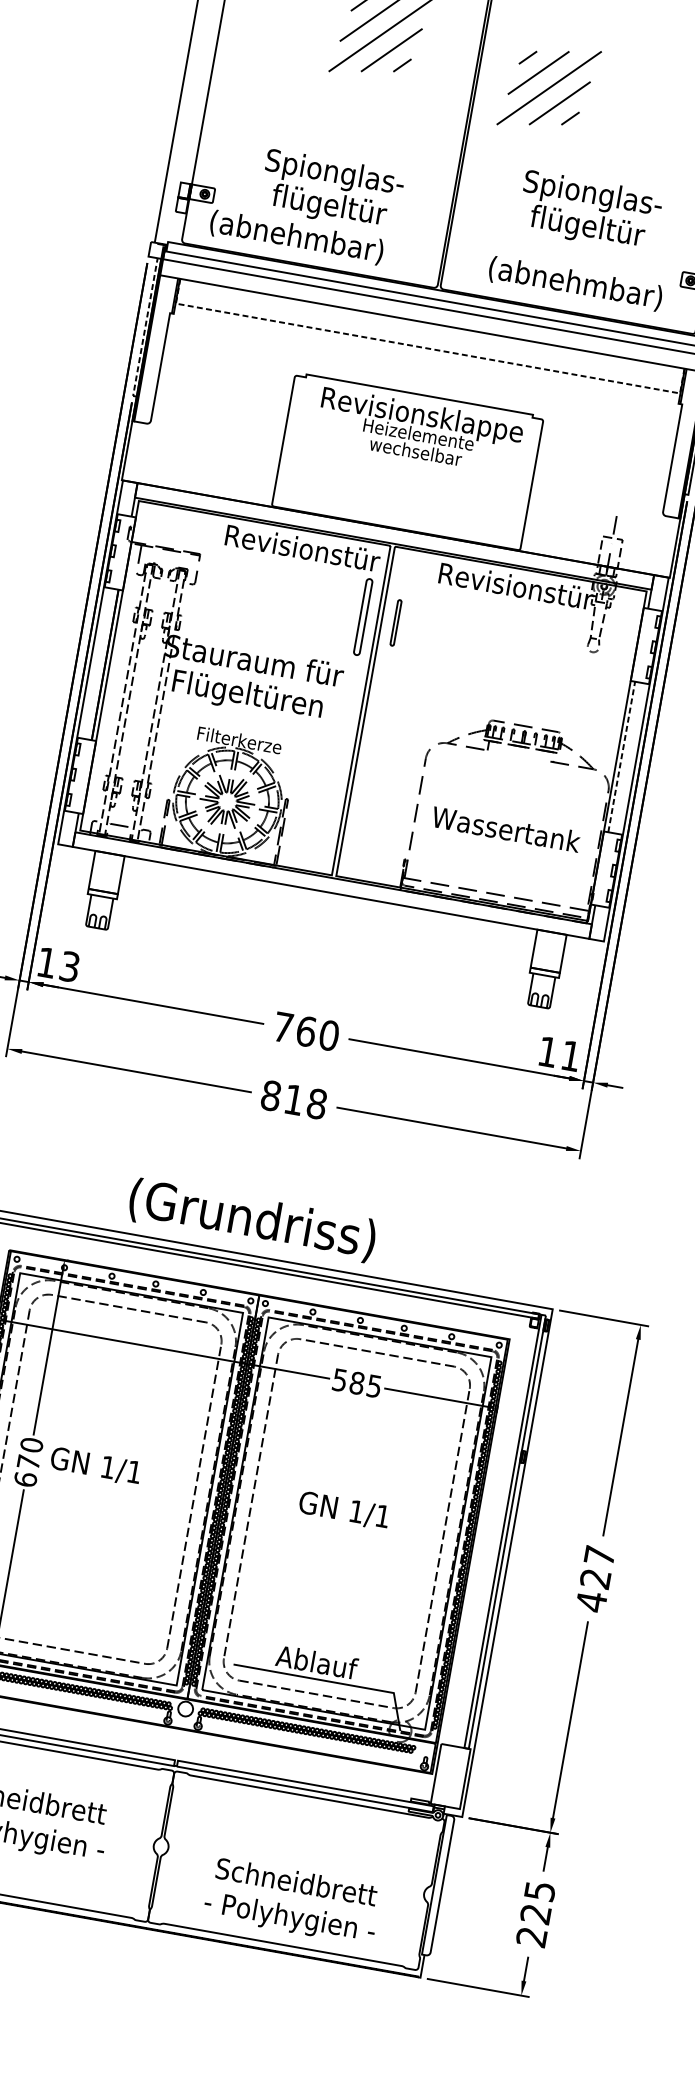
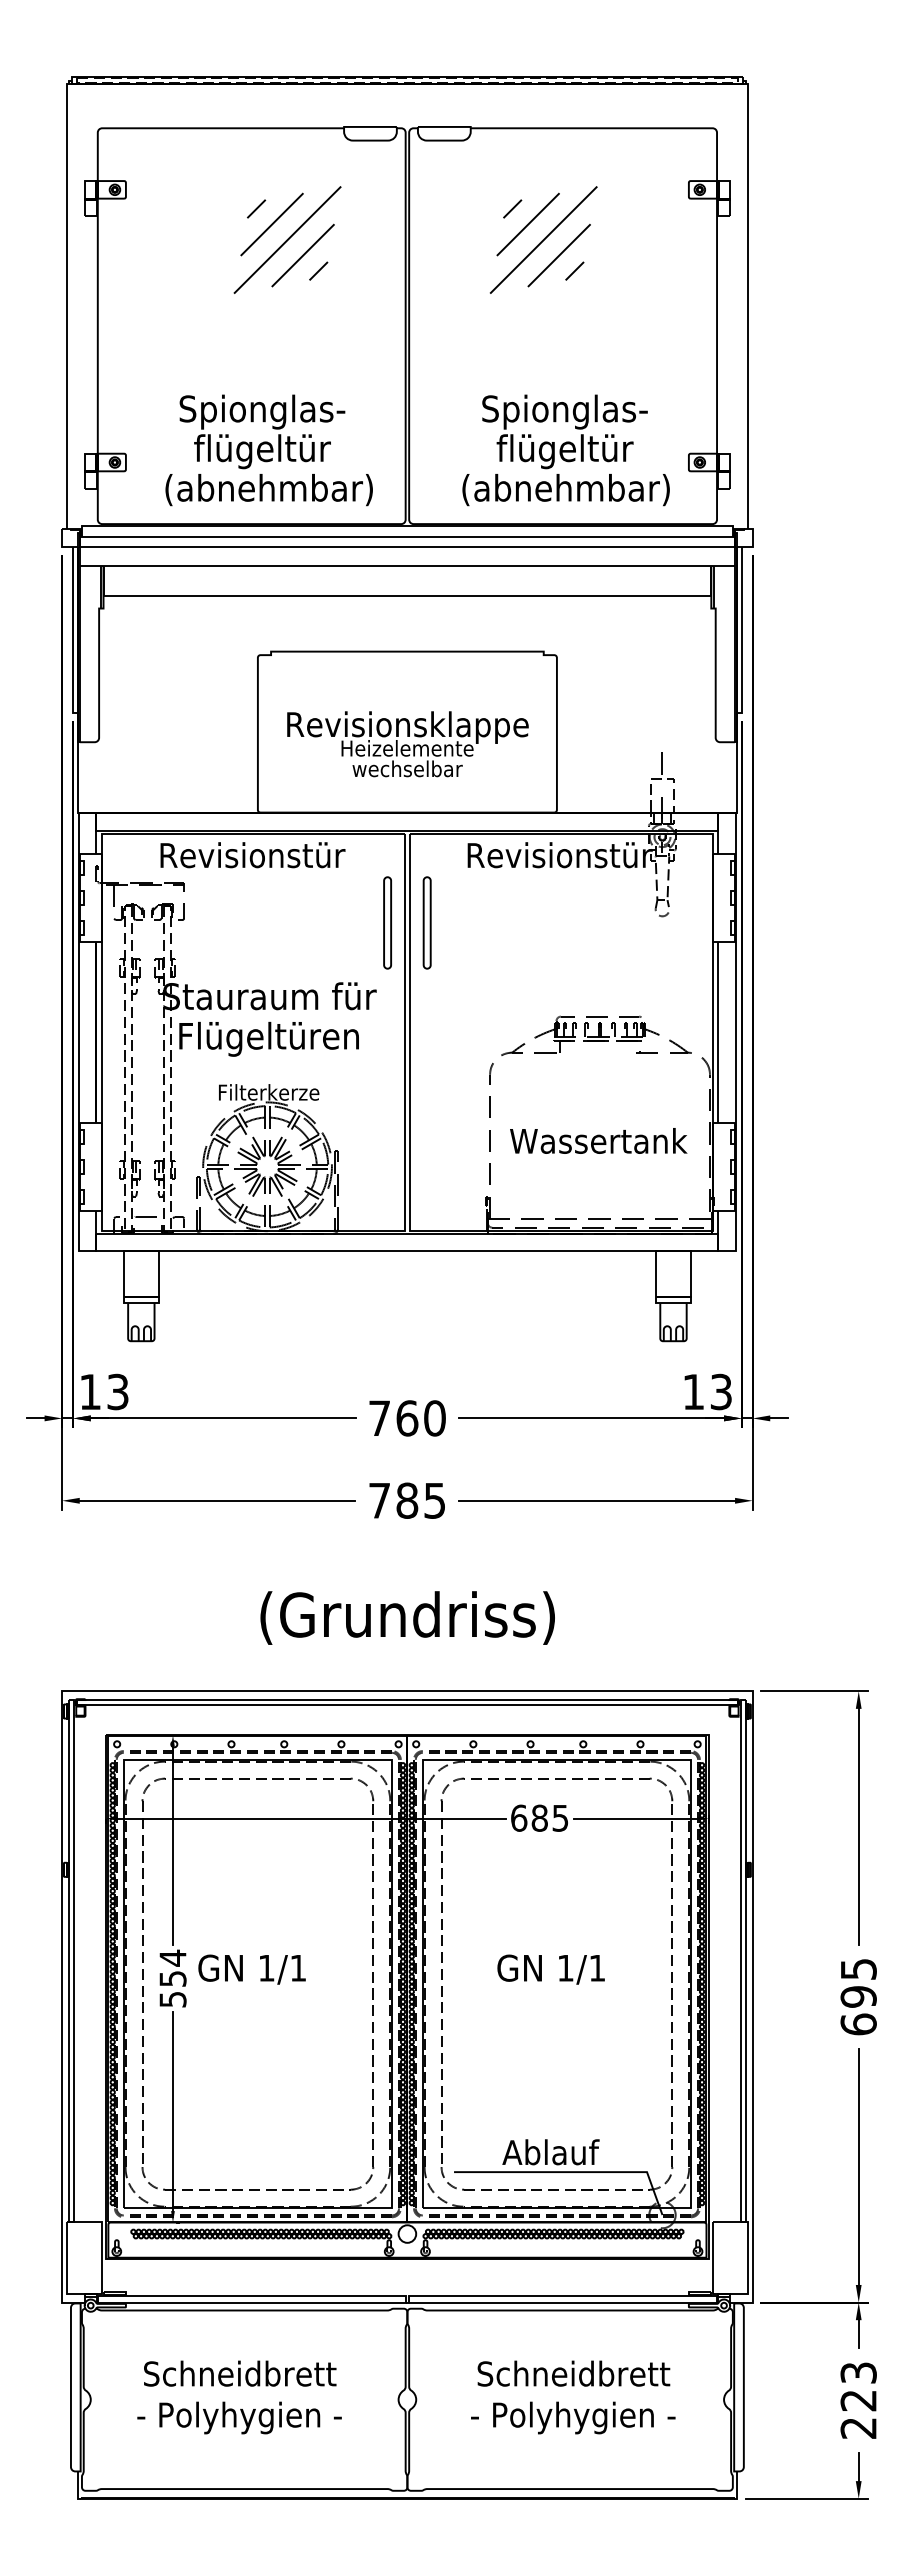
part: (549, 87) -> (543, 239), moved
text: (589, 211) -> (564, 431), moved
text: (296, 237) -> (268, 490), moved
line: (145, 329) -> (73, 632), dashed -> solid
line: (428, 348) -> (407, 596), dashed -> solid
text: (419, 431) -> (407, 744), moved
text: (302, 548) -> (252, 855), moved
part: (395, 622) -> (426, 922), size x1.67
line: (621, 757) -> (718, 1032), dashed -> solid
text: (571, 1055) -> (721, 1391), 11 -> 13
text: (294, 1099) -> (407, 1500), 818 -> 785
text: (252, 1219) -> (407, 1617), moved
text: (340, 1379) -> (519, 1817), 585 -> 685
text: (28, 1462) -> (172, 1978), 670 -> 554
text: (595, 1579) -> (858, 1997), 427 -> 695
text: (539, 1890) -> (858, 2372), 225 -> 223
text: (292, 1901) -> (573, 2397), moved

